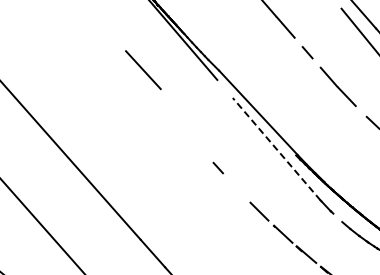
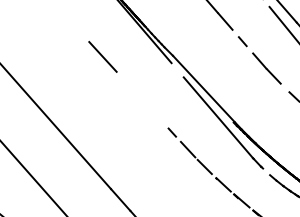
line: (143, 70) -> (103, 57), moved
line: (276, 148) -> (218, 117), dashed -> solid
line: (238, 189) -> (188, 149), added

